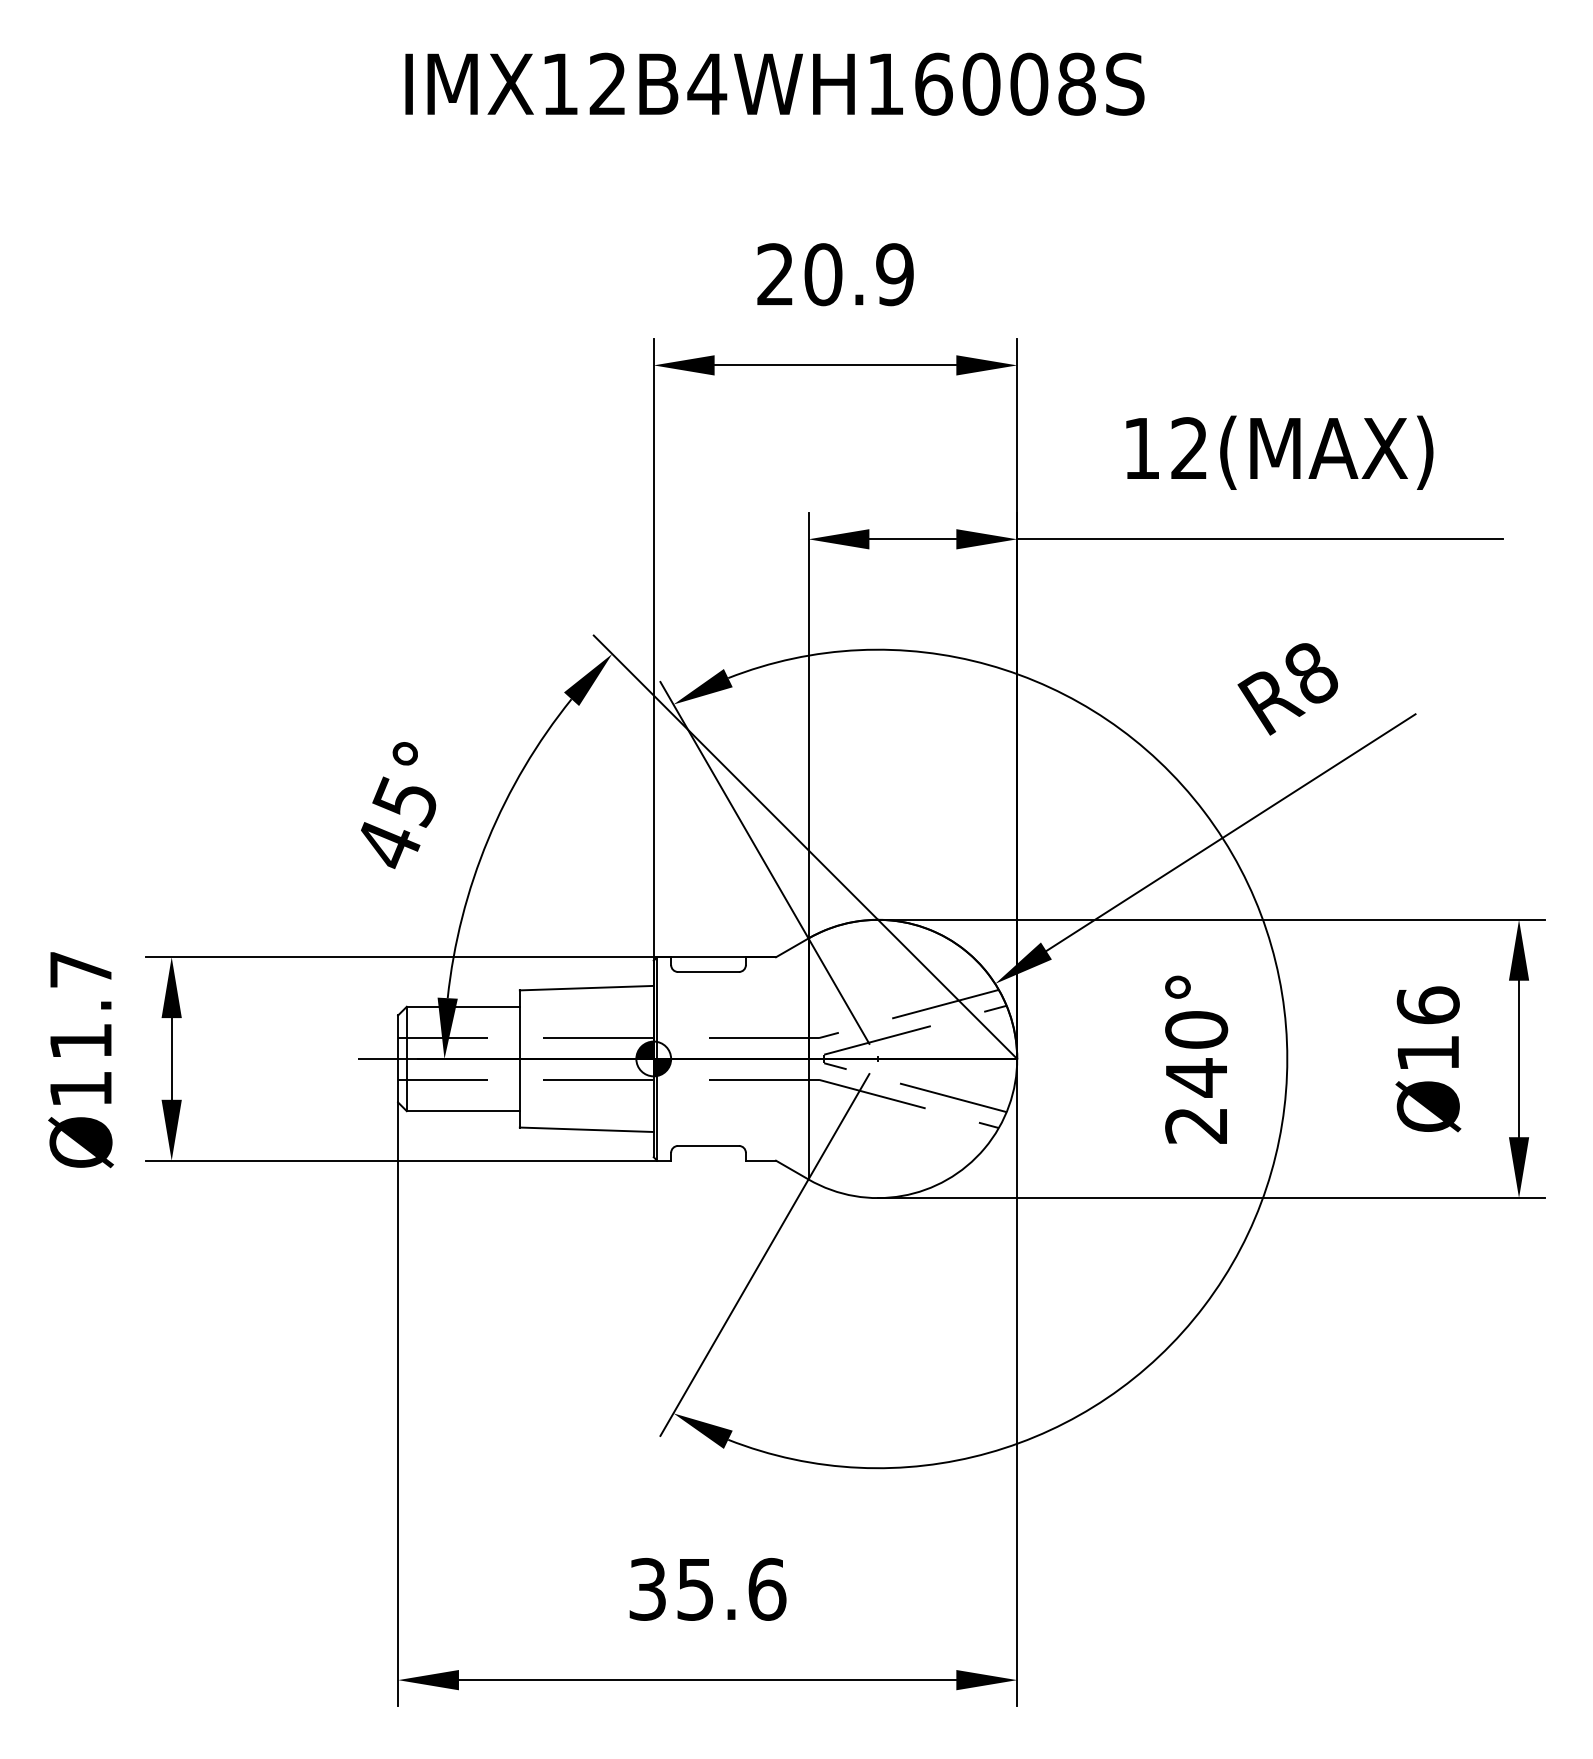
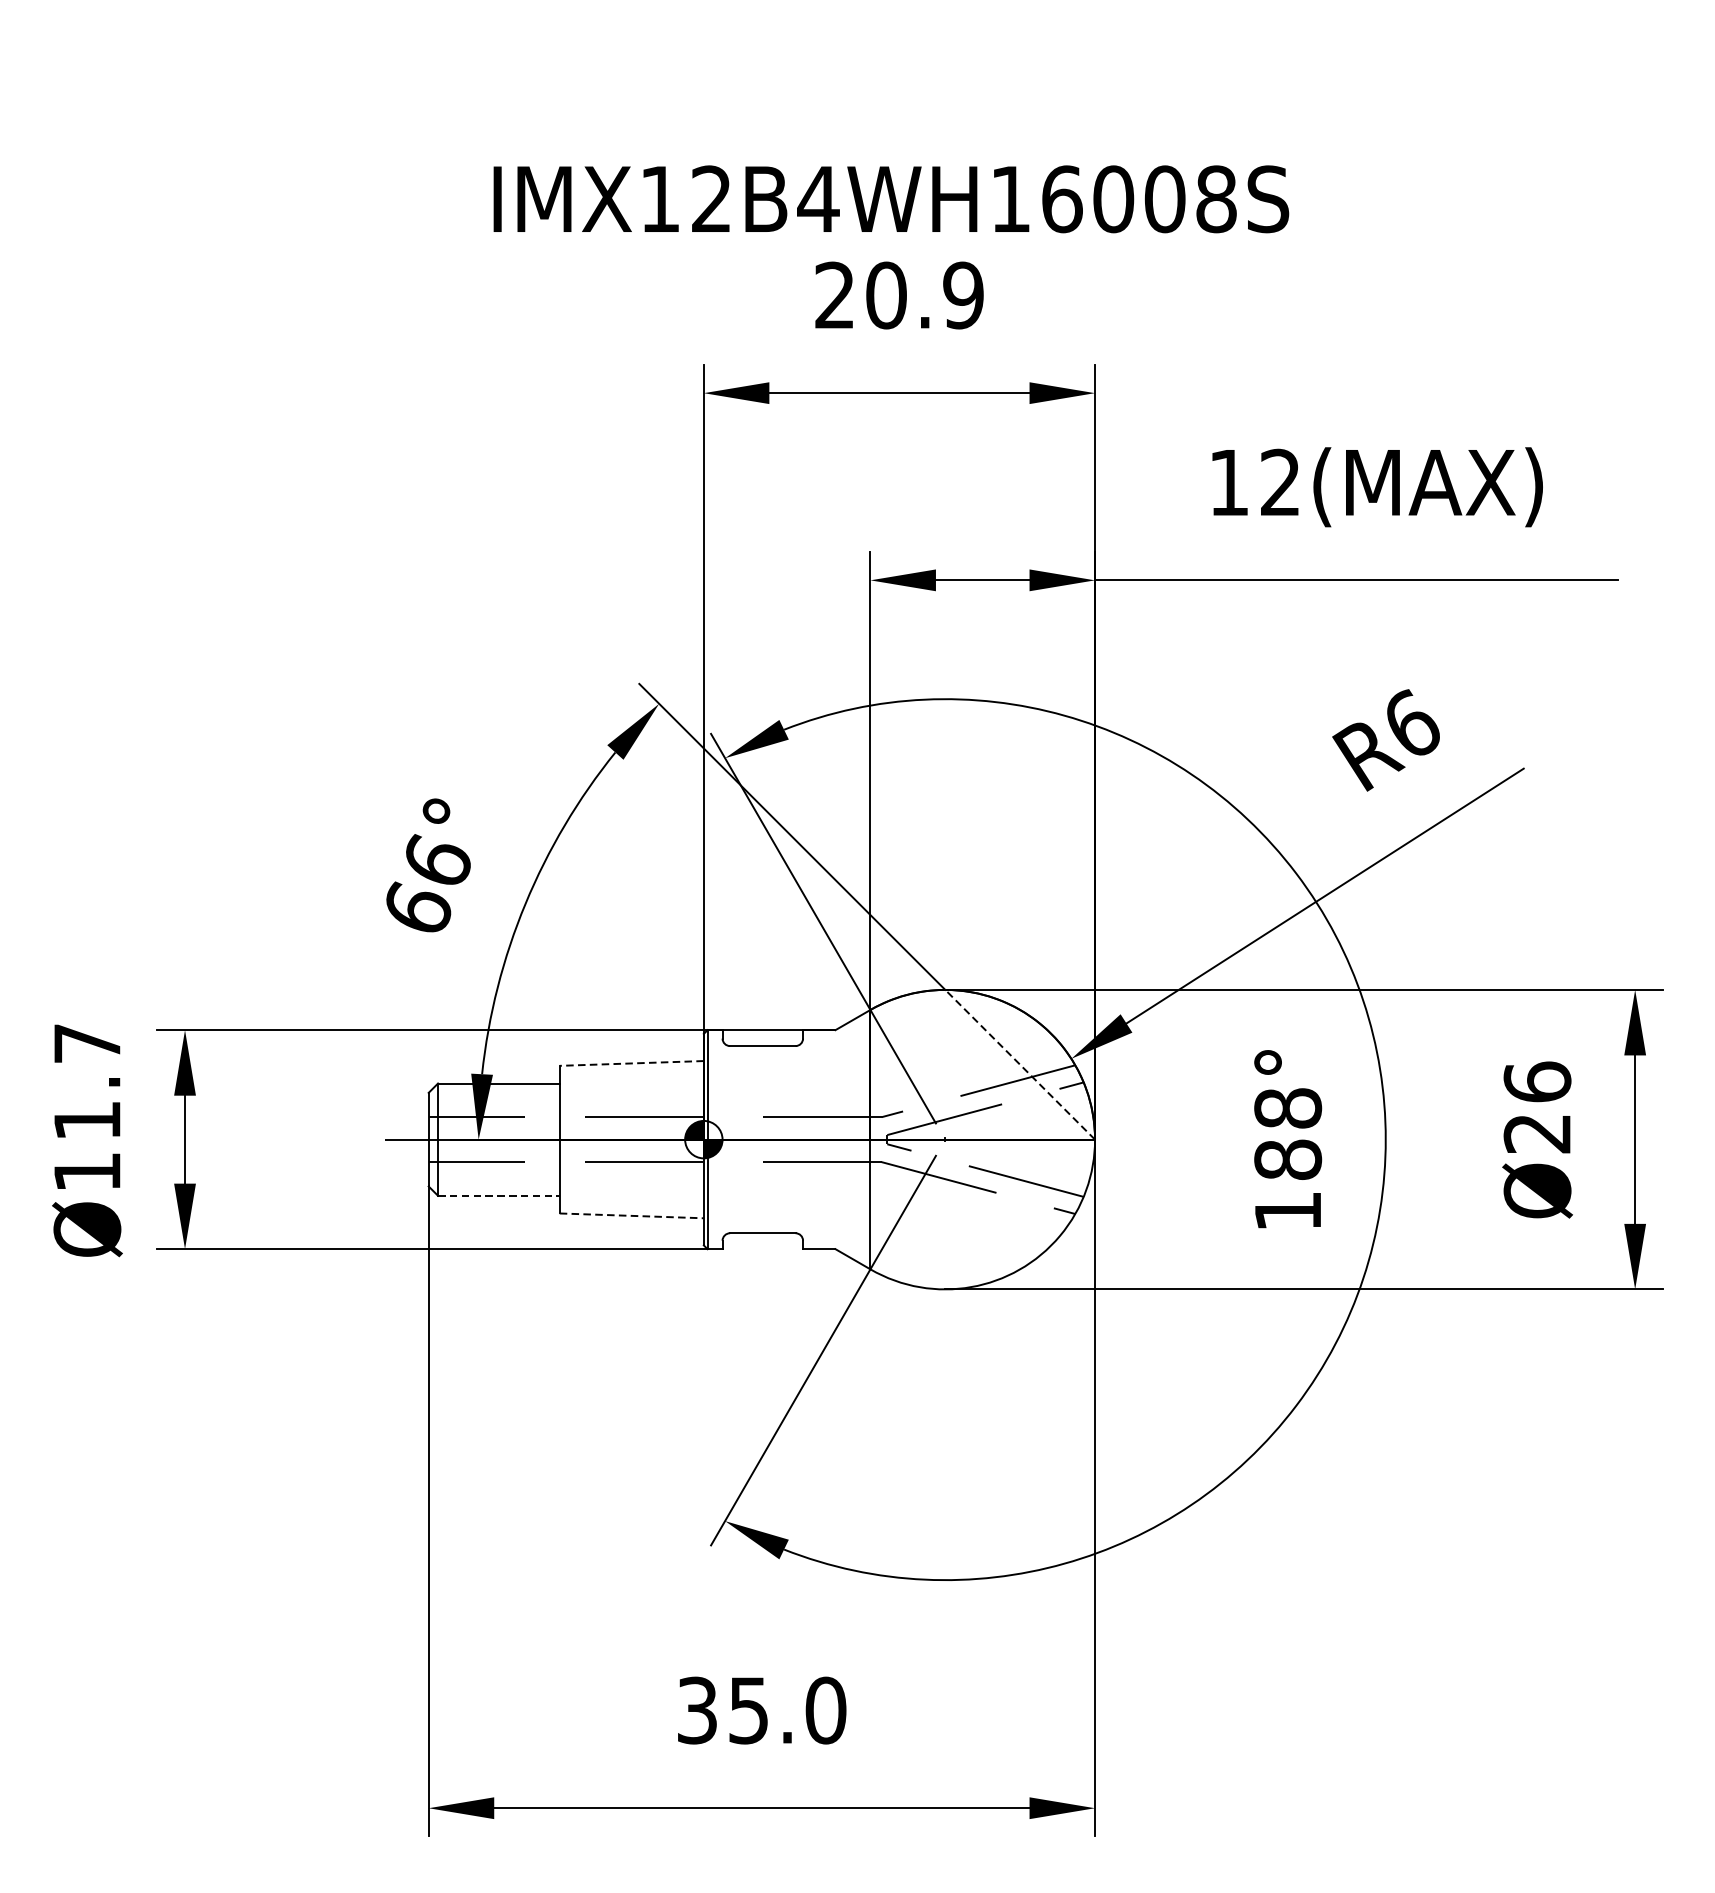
text: (774, 83) -> (890, 198), moved
text: (1311, 671) -> (1411, 722), R8 -> R6
text: (397, 822) -> (428, 885), 45° -> 66°
line: (586, 988) -> (631, 1063), solid -> dashed
line: (947, 989) -> (1020, 1064), solid -> dashed
text: (1427, 1053) -> (1536, 1133), Ø16 -> Ø26
text: (1196, 1077) -> (1288, 1159), 240° -> 188°
line: (463, 1111) -> (499, 1196), solid -> dashed
line: (586, 1129) -> (631, 1215), solid -> dashed
text: (767, 1588) -> (826, 1709), 35.6 -> 35.0

